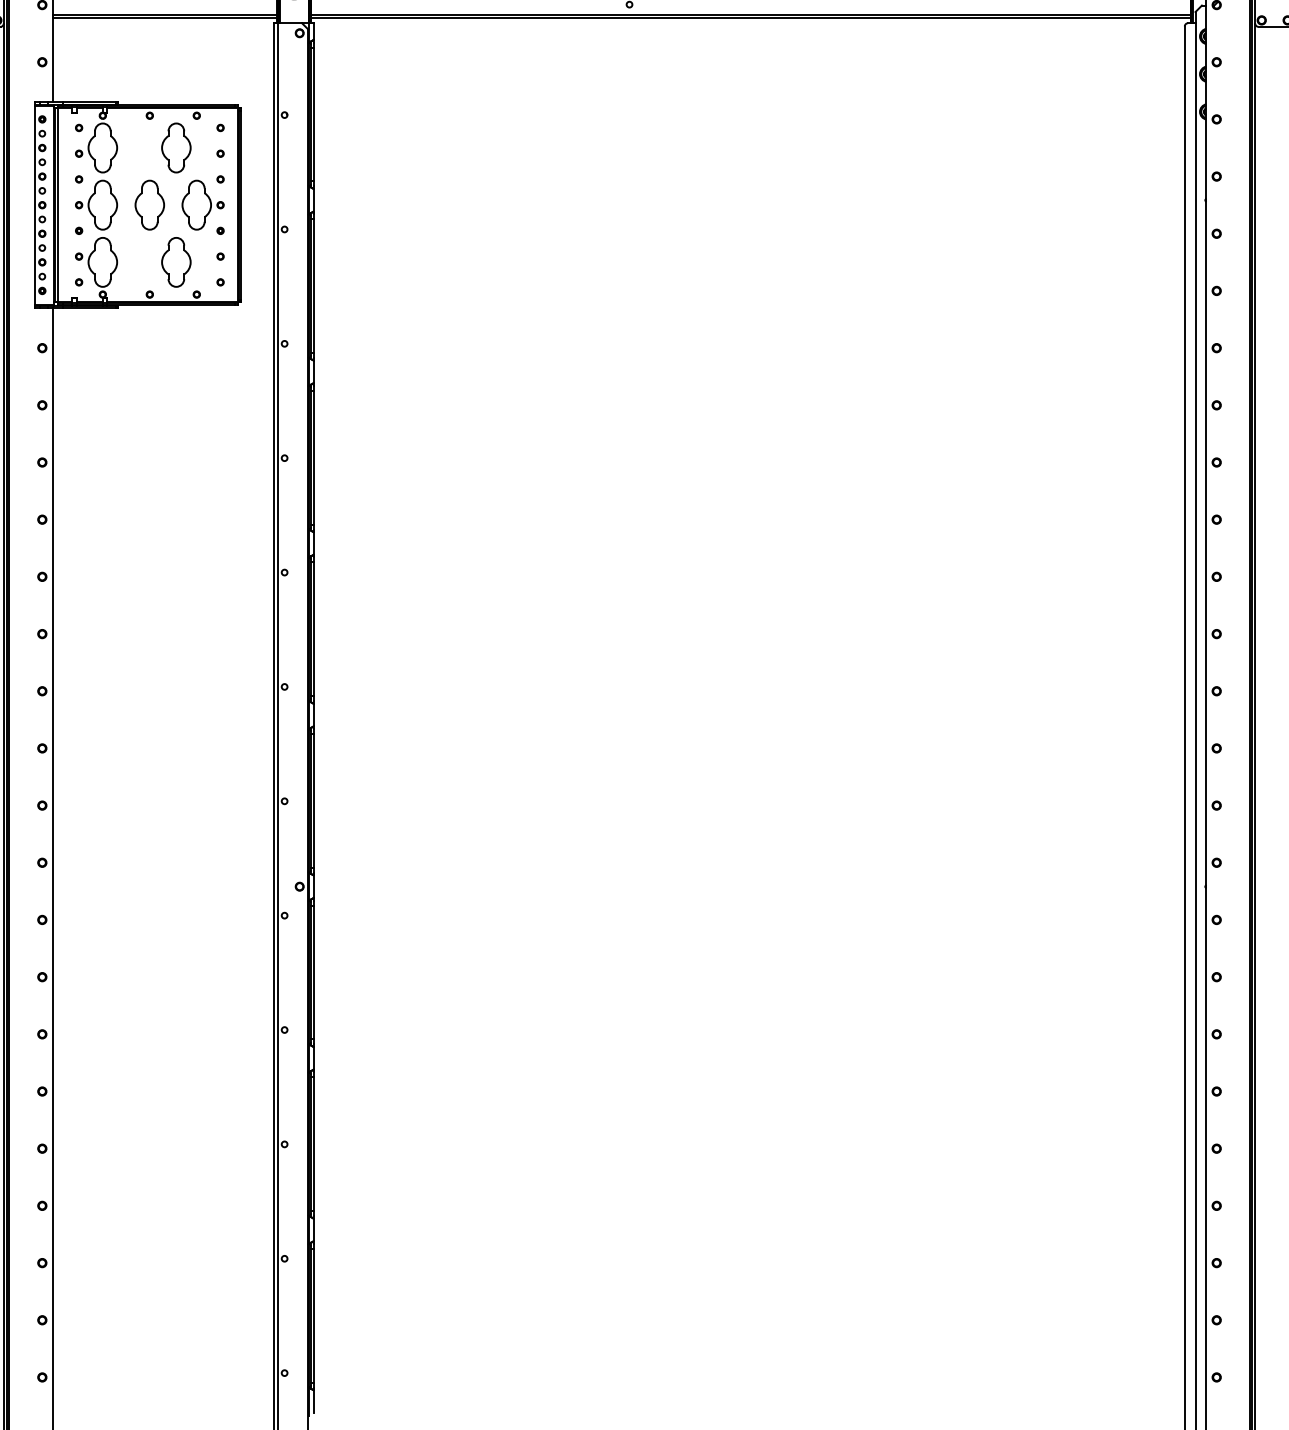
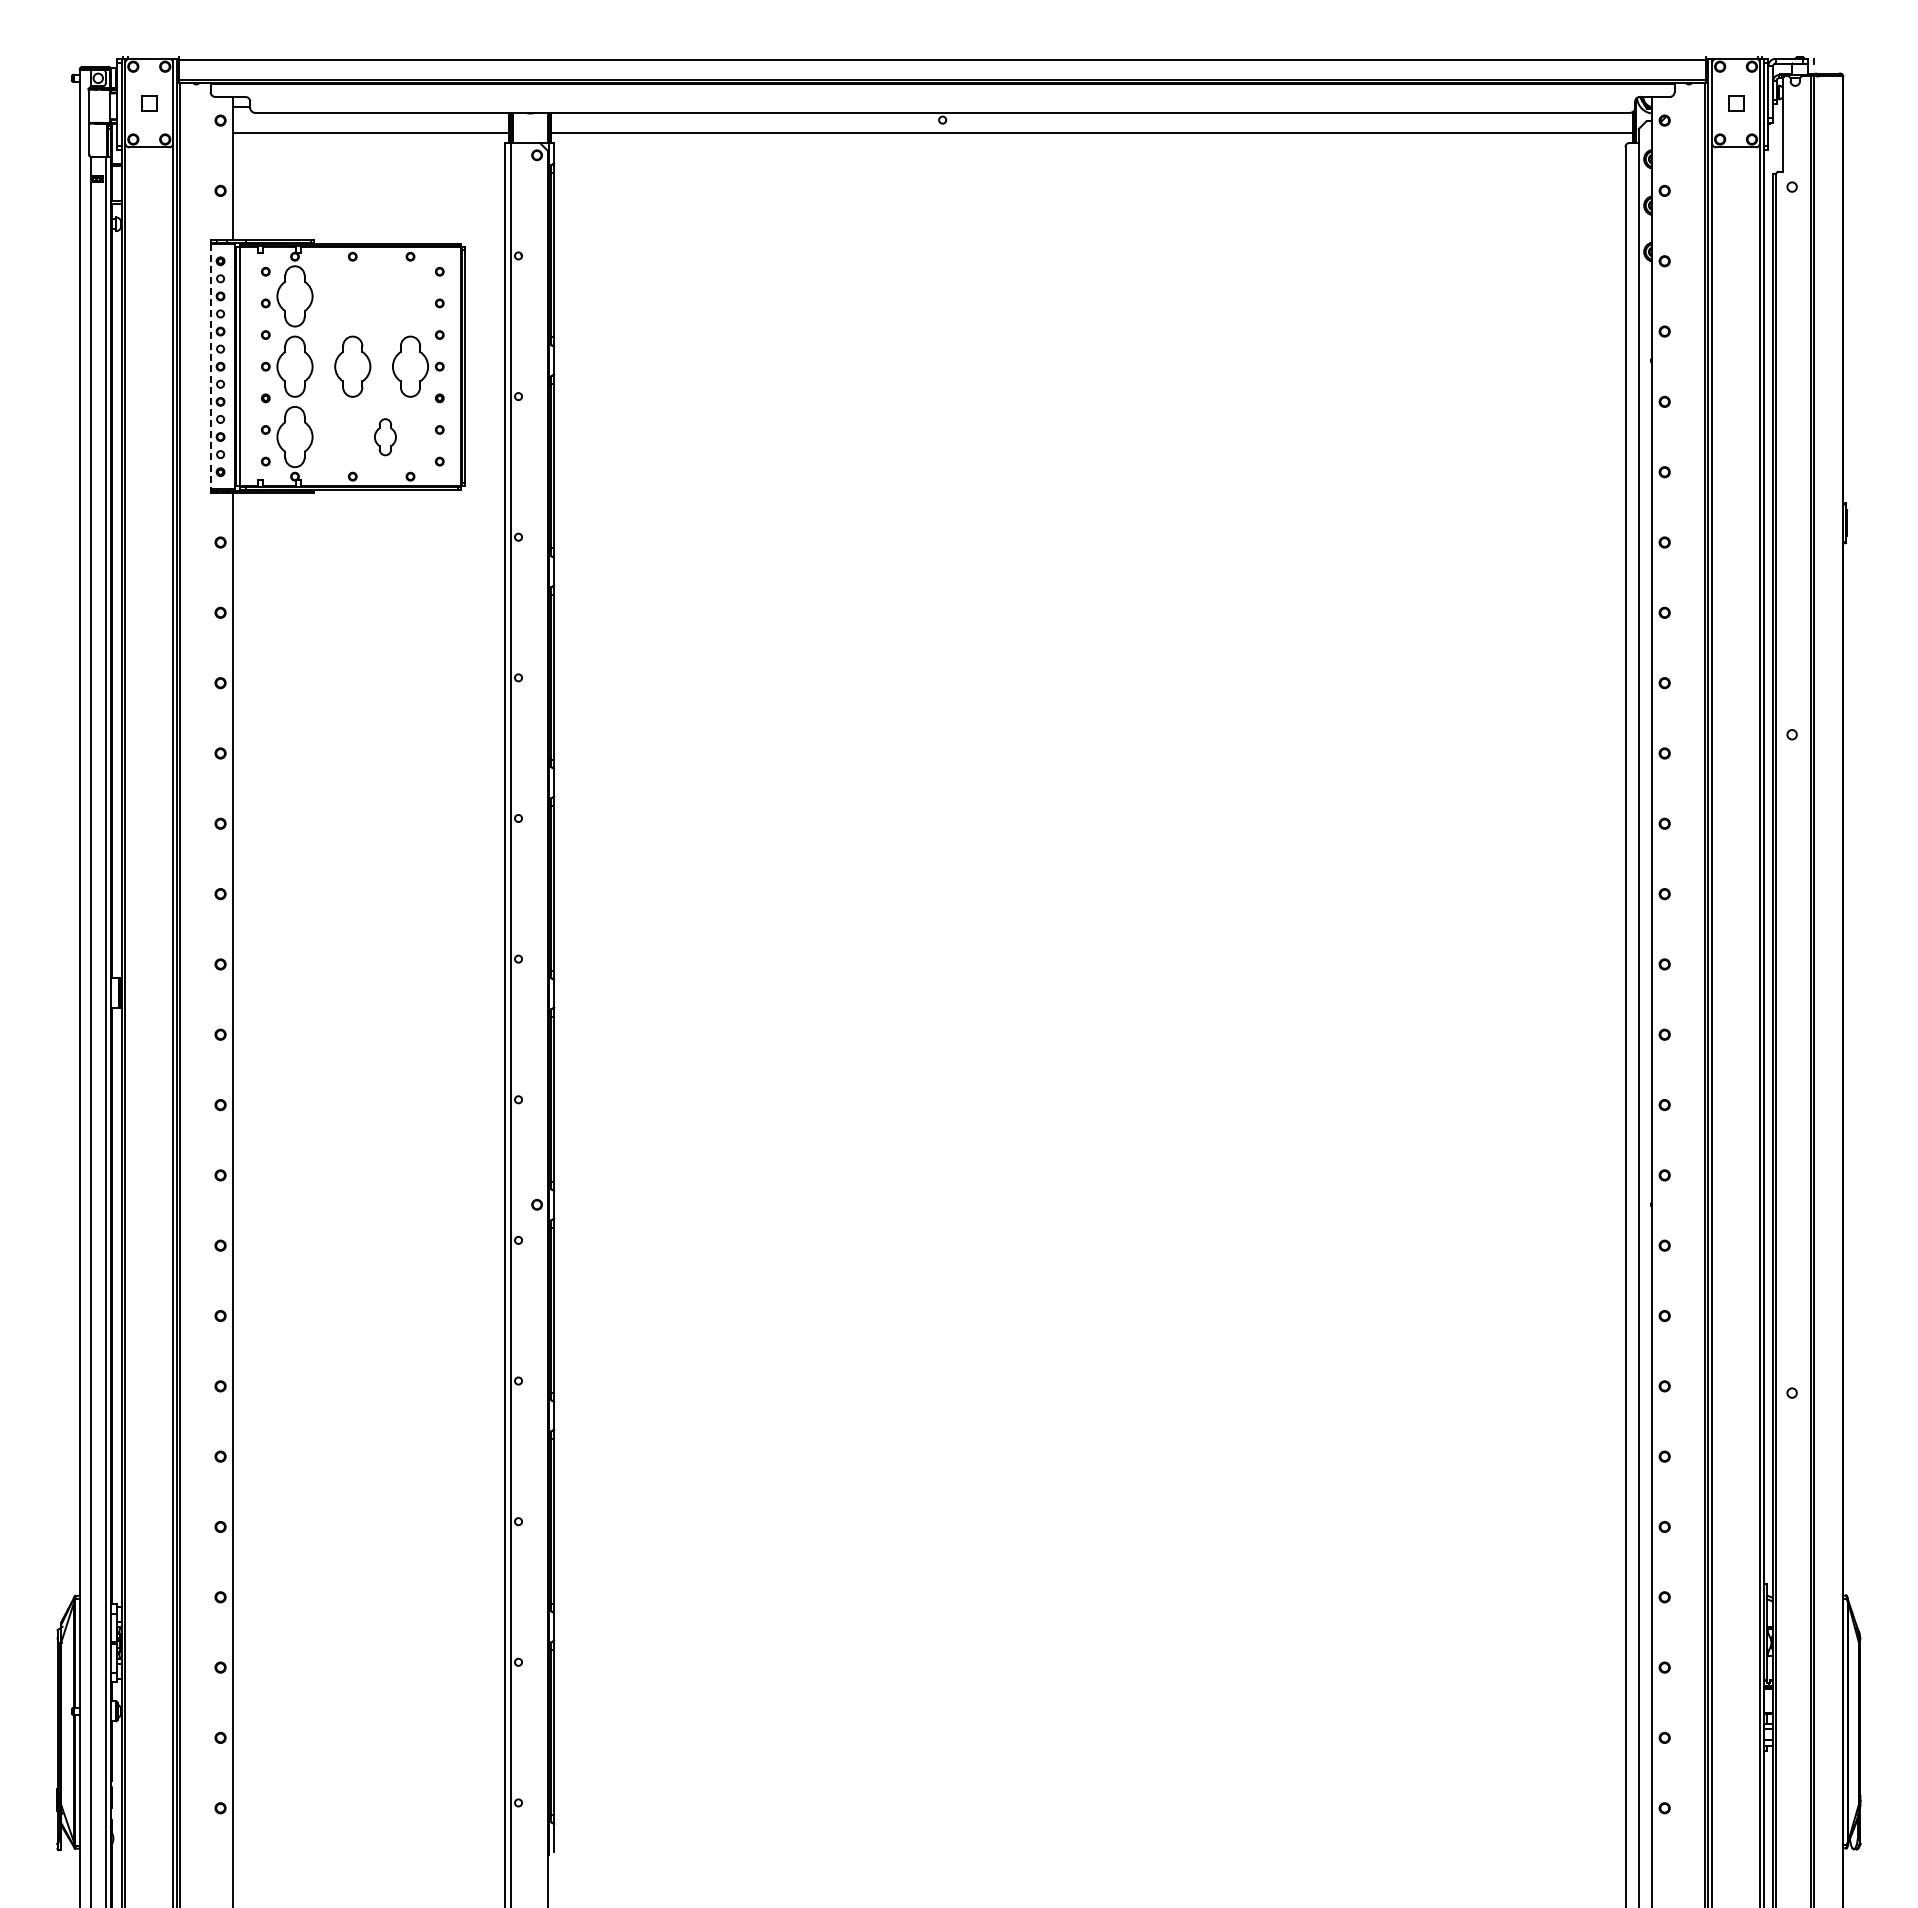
line: (165, 18) -> (371, 137), removed
line: (750, 18) -> (1091, 137), removed
part: (175, 148) -> (384, 296), removed
line: (34, 205) -> (211, 366), solid -> dashed
part: (176, 262) -> (385, 437), size x0.6

